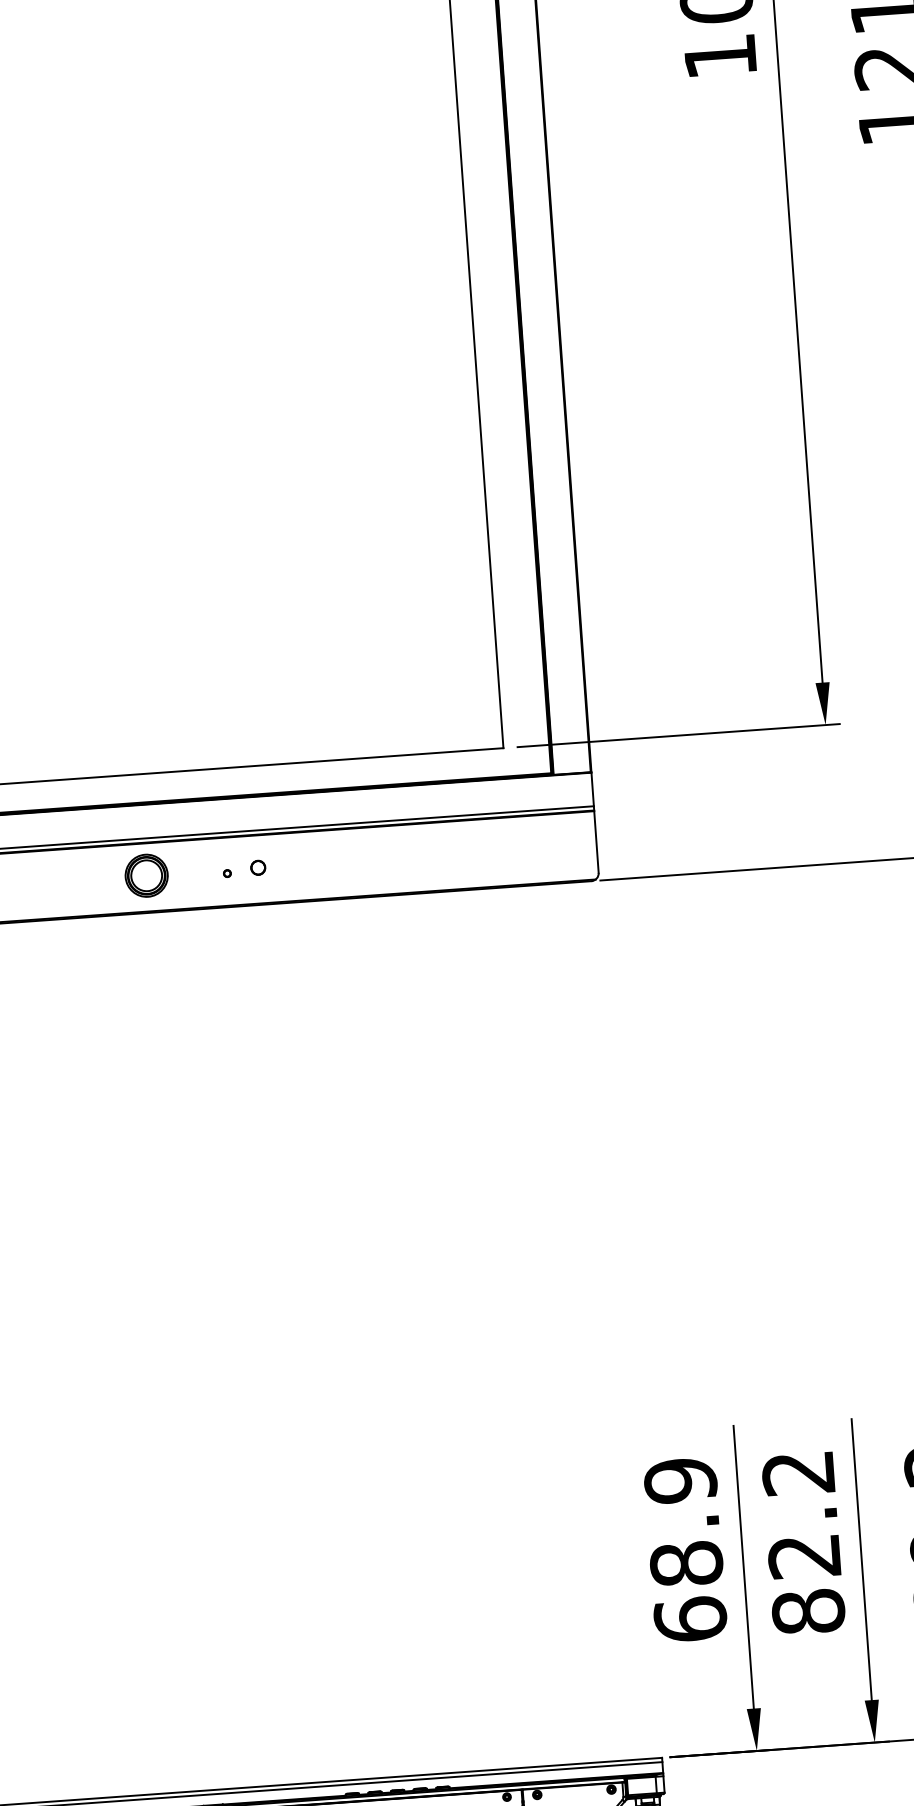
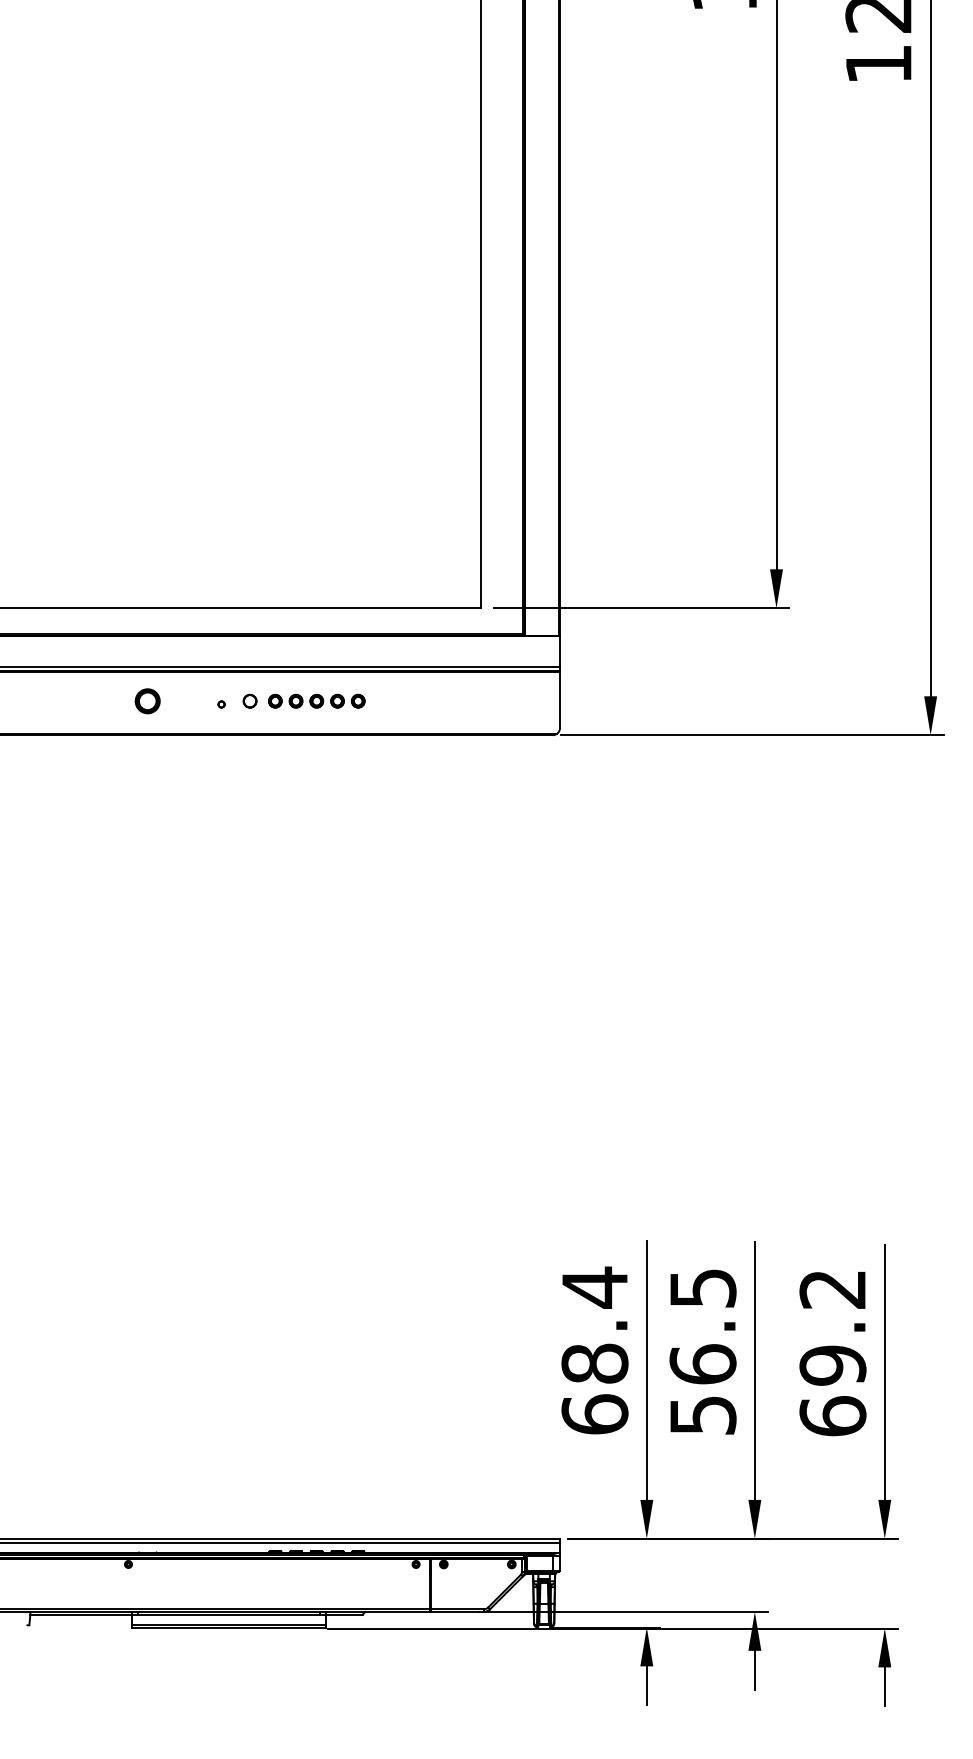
part: (330, 861) -> (316, 700), added
part: (146, 876) -> (147, 701), size x0.62
text: (680, 1480) -> (594, 1287), 68.9 -> 68.4
text: (803, 1543) -> (702, 1352), 82.2 -> 56.5

